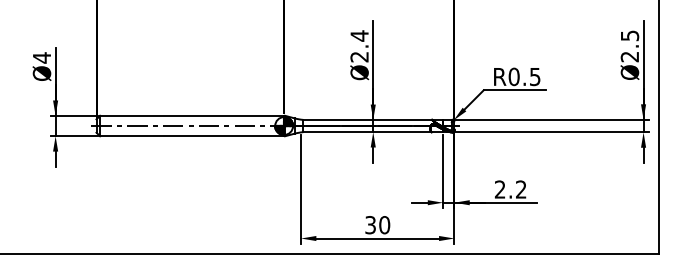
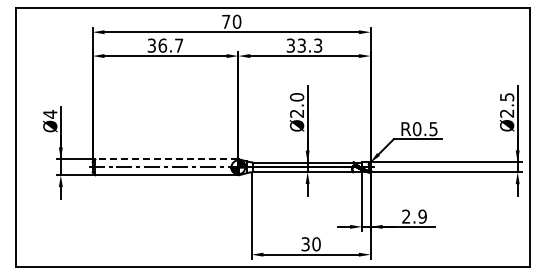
text: (360, 34) -> (297, 96), Ø2.4 -> Ø2.0
line: (191, 116) -> (166, 159), solid -> dashed
text: (521, 189) -> (422, 216), 2.2 -> 2.9

